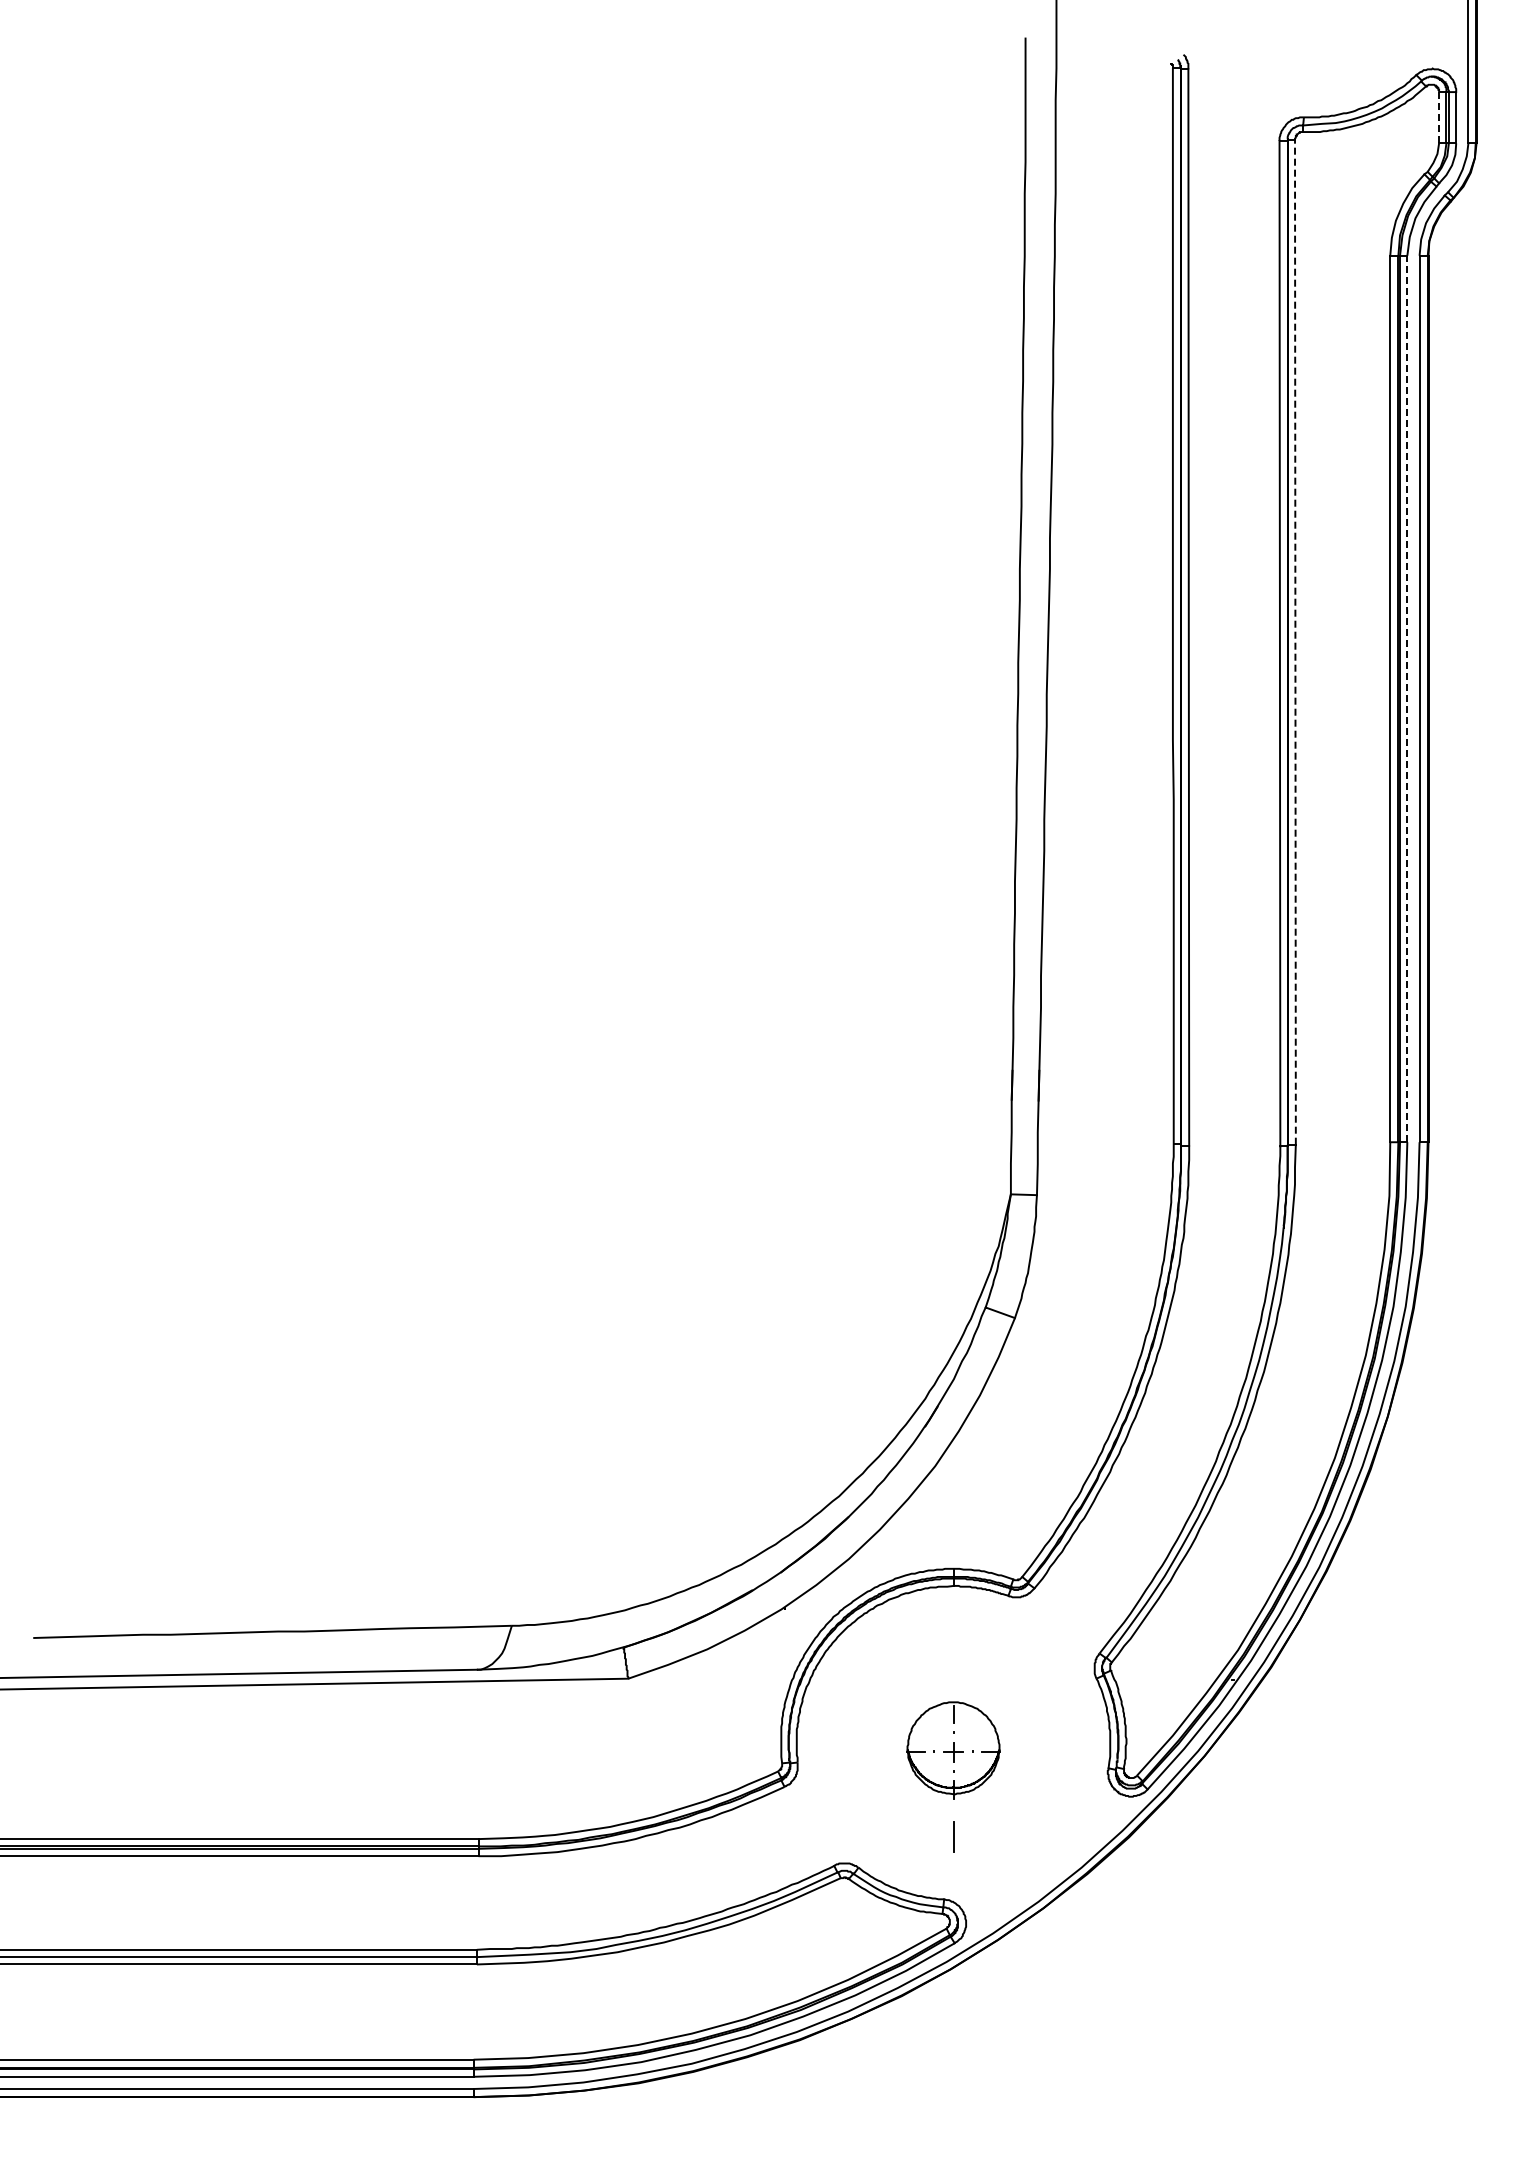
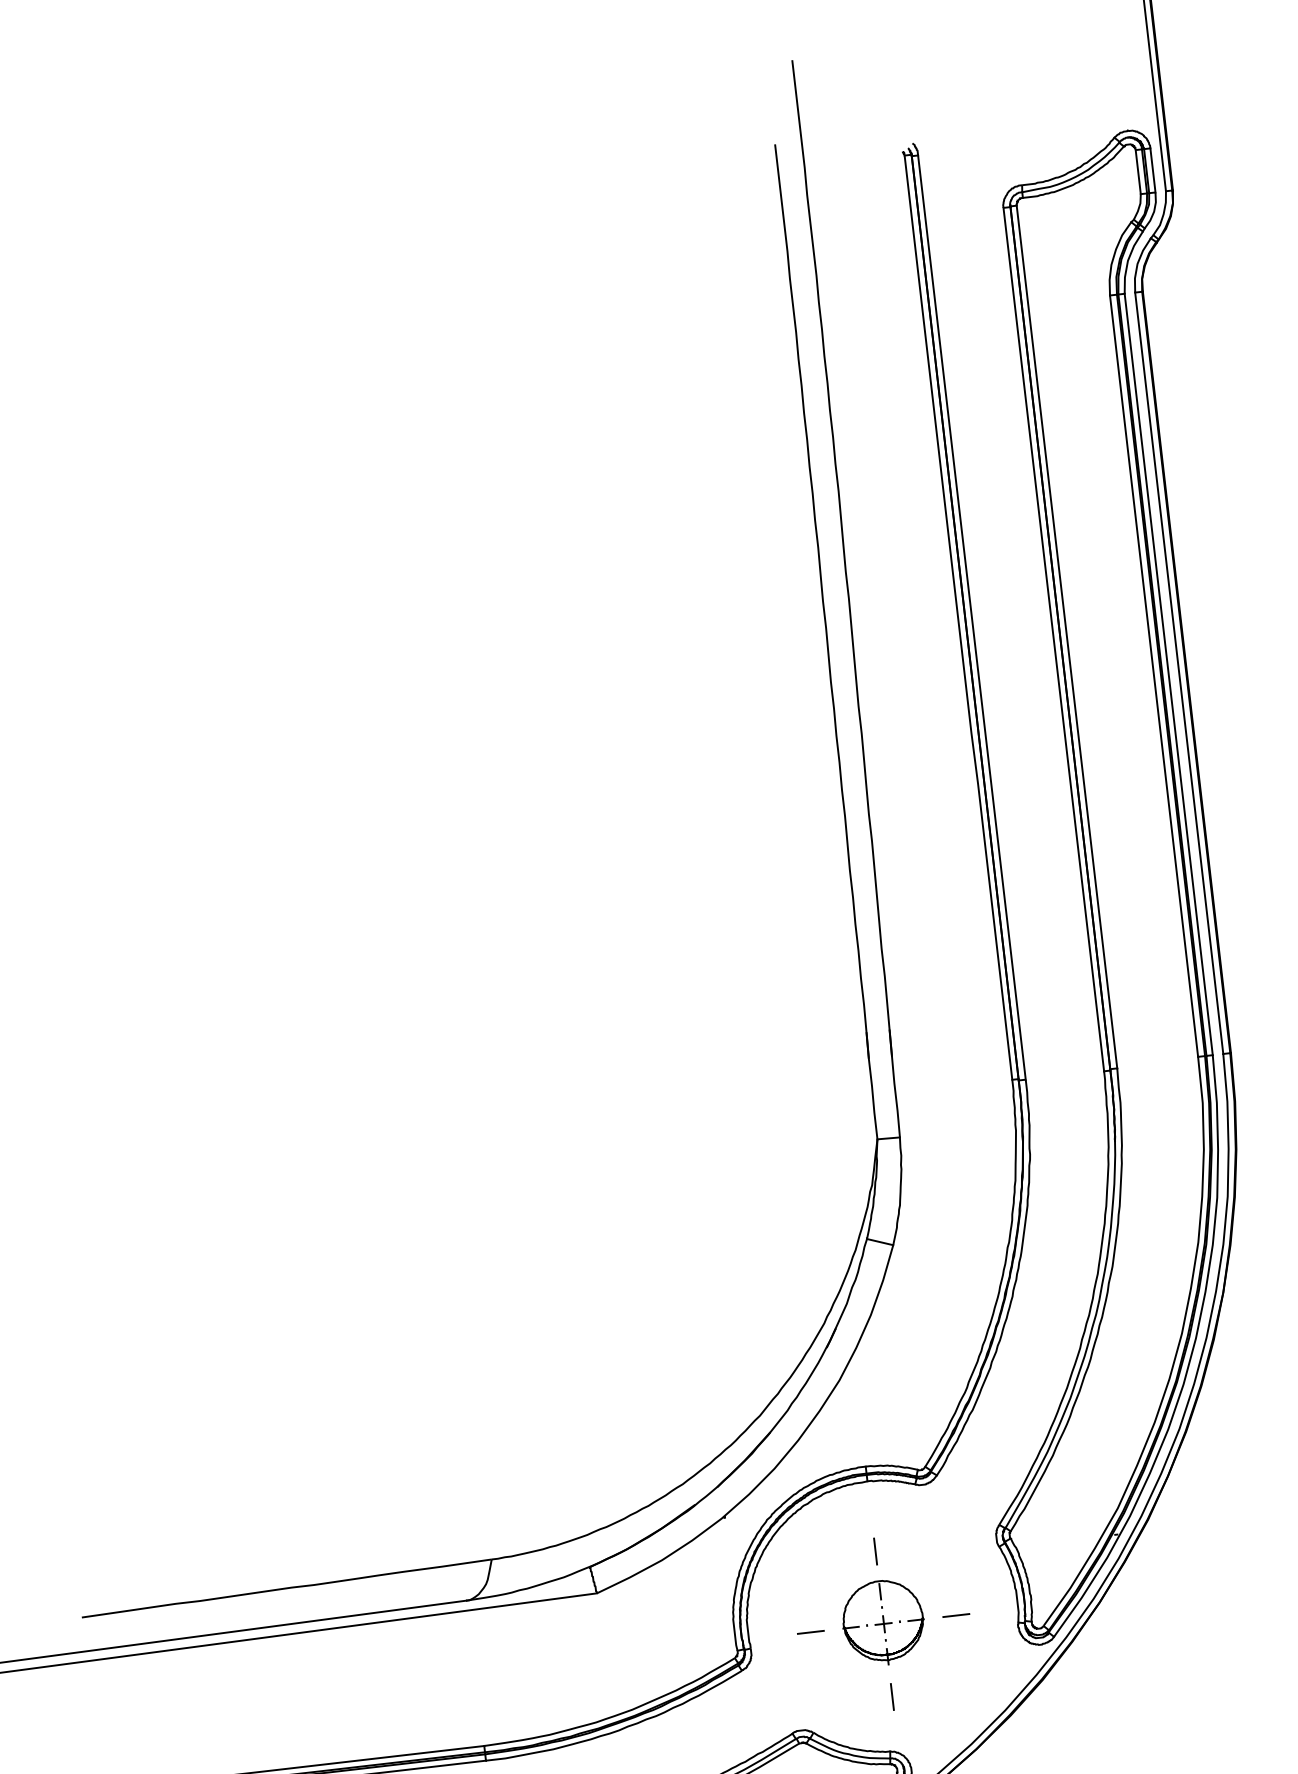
line: (1439, 117) -> (1138, 171), dashed -> solid
line: (1295, 641) -> (1066, 636), dashed -> solid
line: (1407, 698) -> (1168, 674), dashed -> solid
line: (953, 1667) -> (875, 1551), added
line: (868, 1751) -> (810, 1632), added
line: (1038, 1751) -> (956, 1615), added

